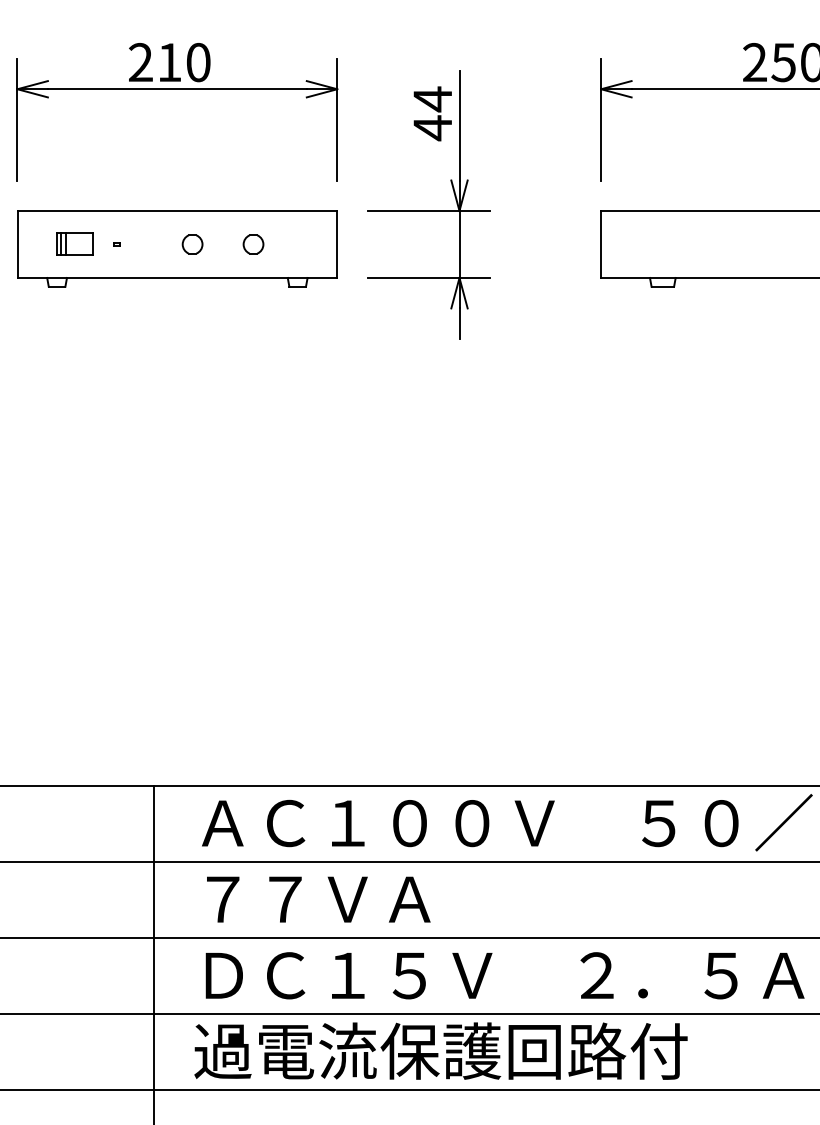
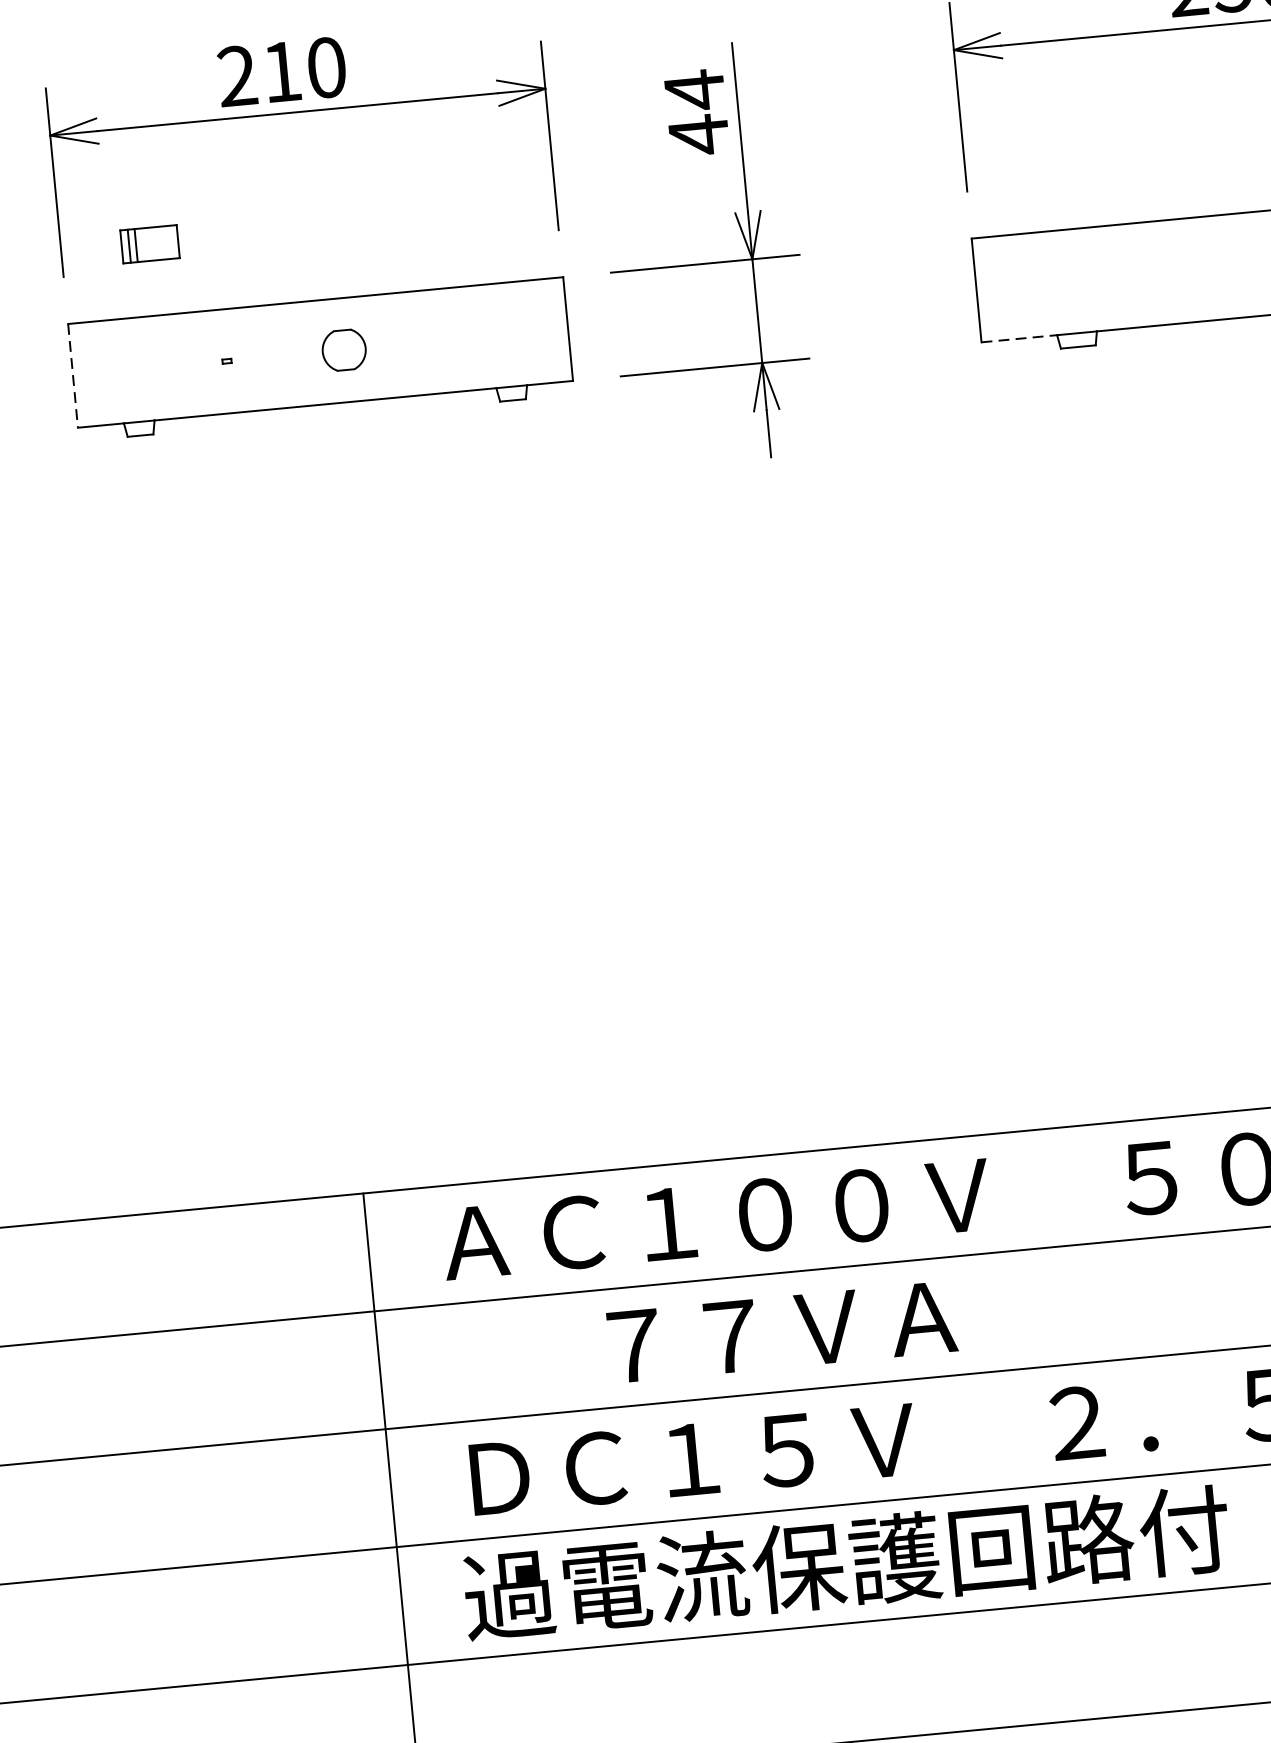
part: (74, 243) -> (149, 243), moved
line: (17, 244) -> (73, 375), solid -> dashed
part: (192, 244) -> (343, 350), size x1.4
part: (253, 244) -> (438, 341), removed
line: (626, 277) -> (1020, 337), solid -> dashed
text: (318, 899) -> (781, 1331), moved

